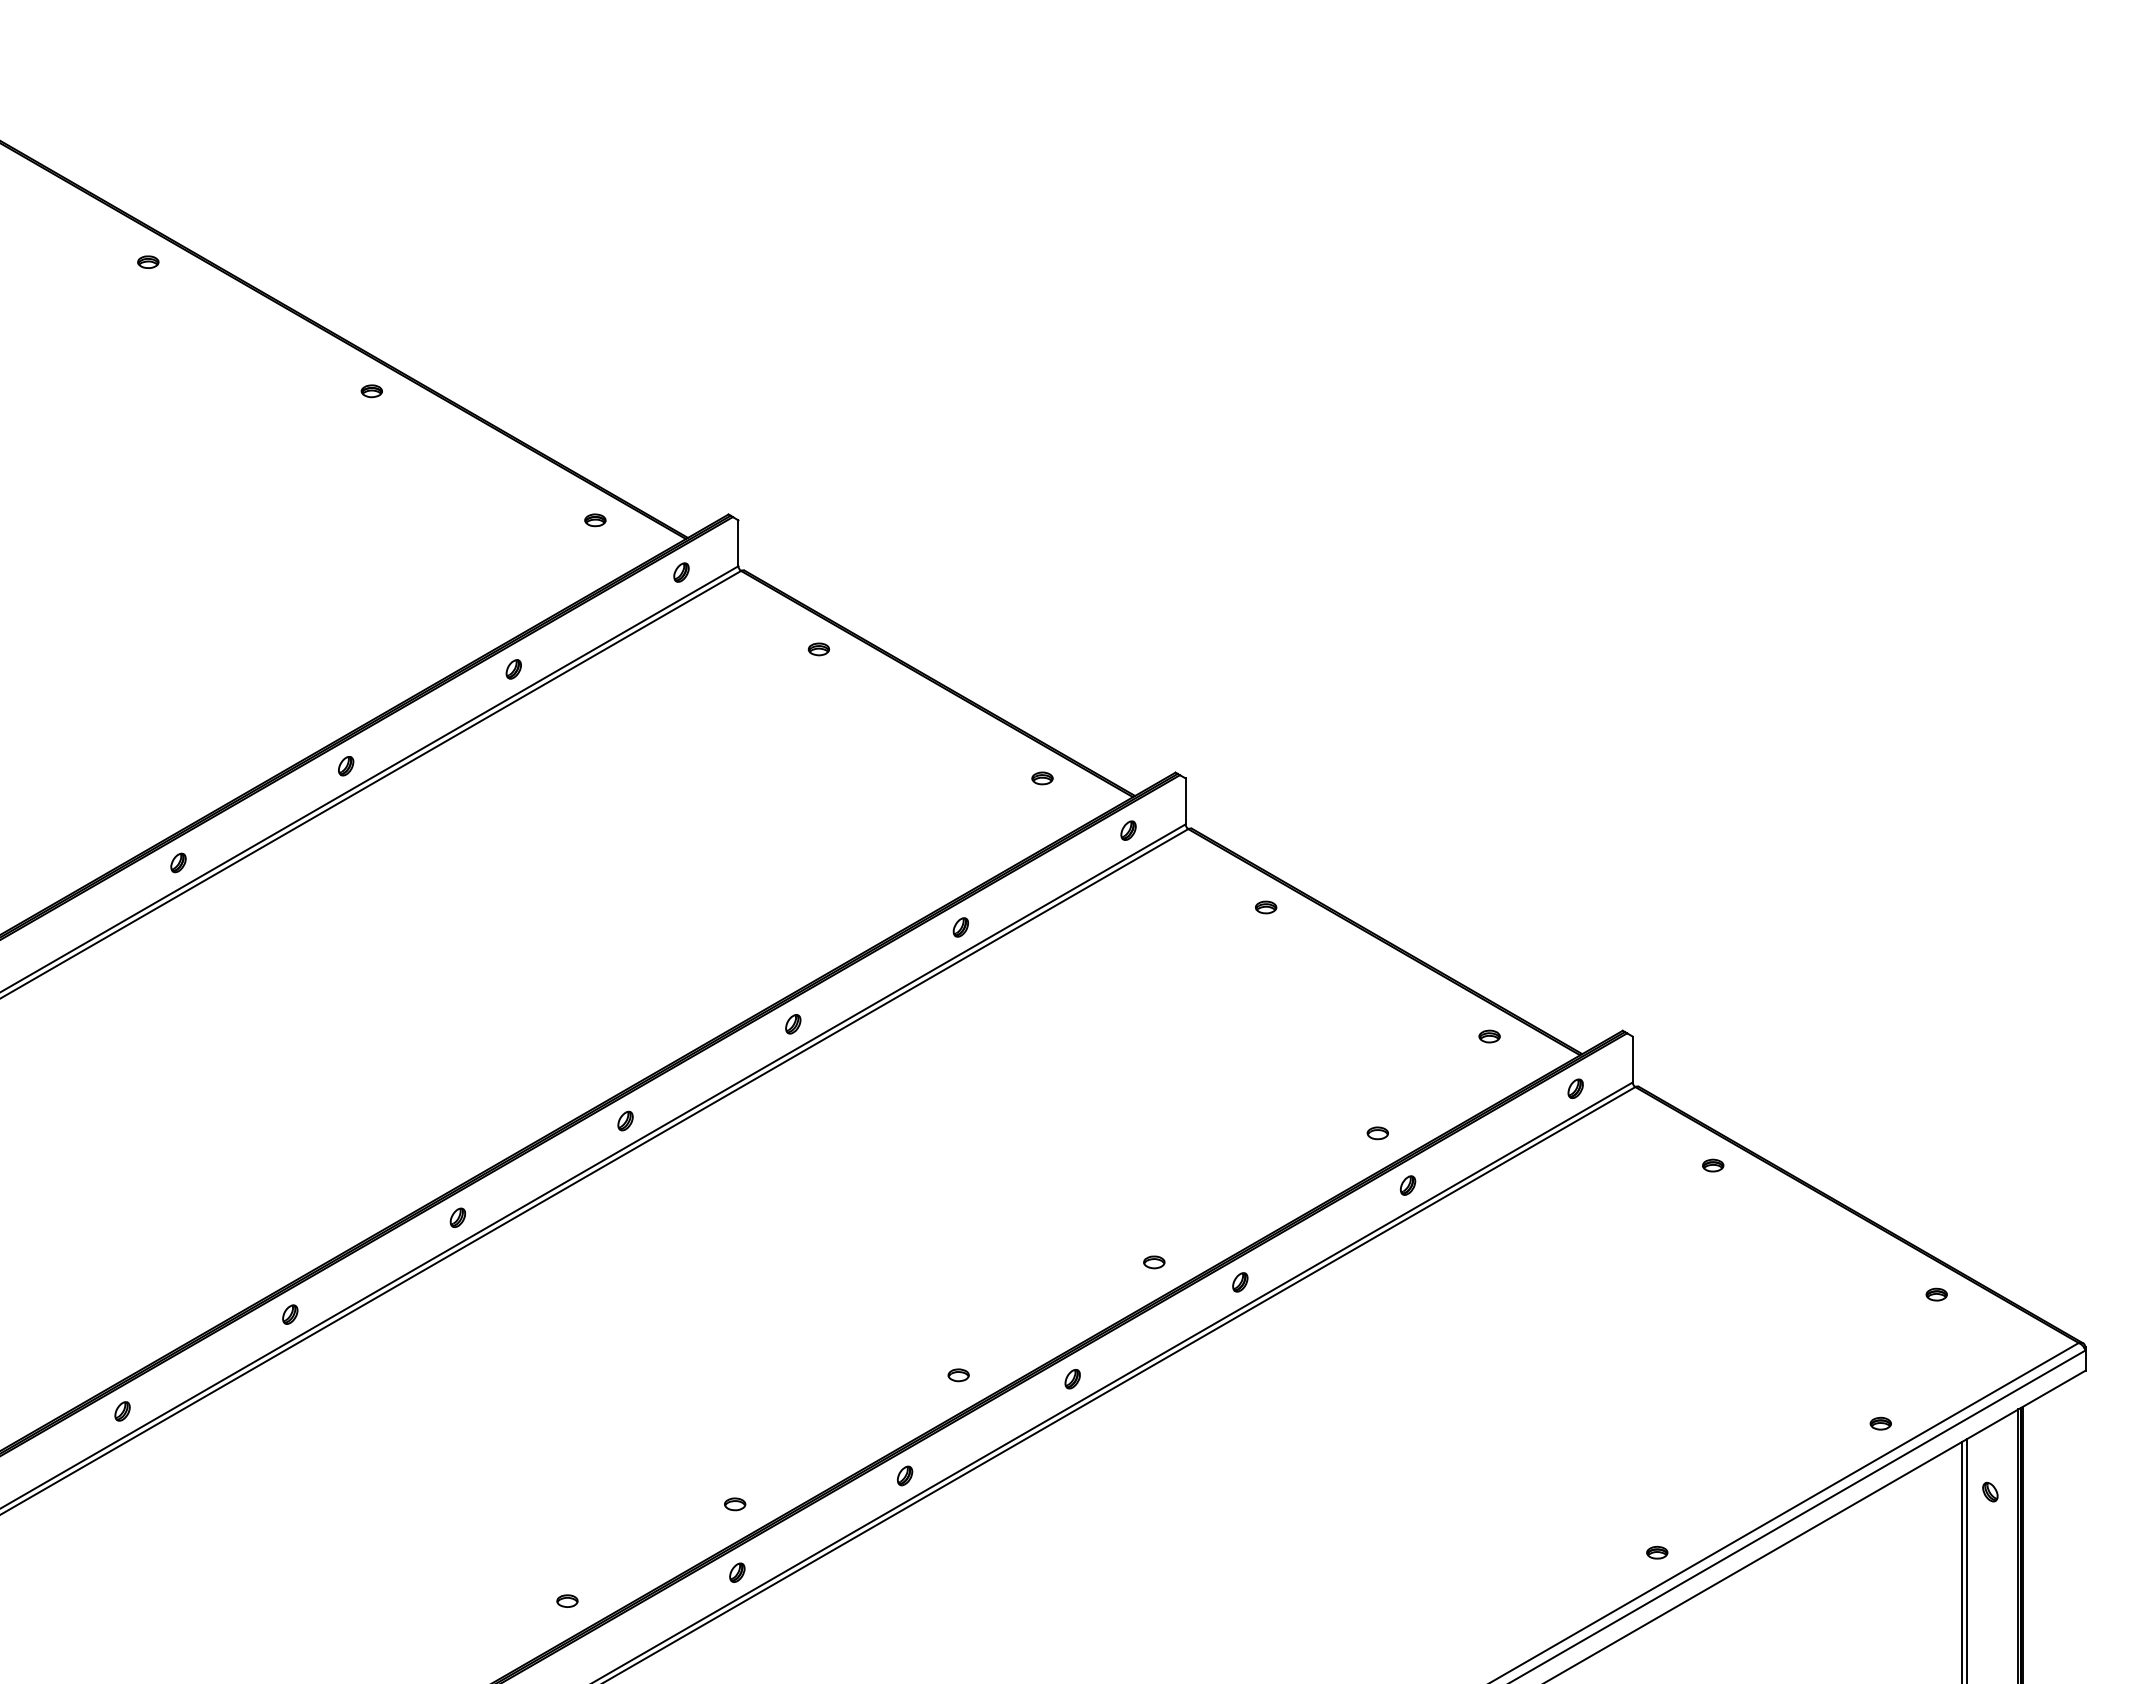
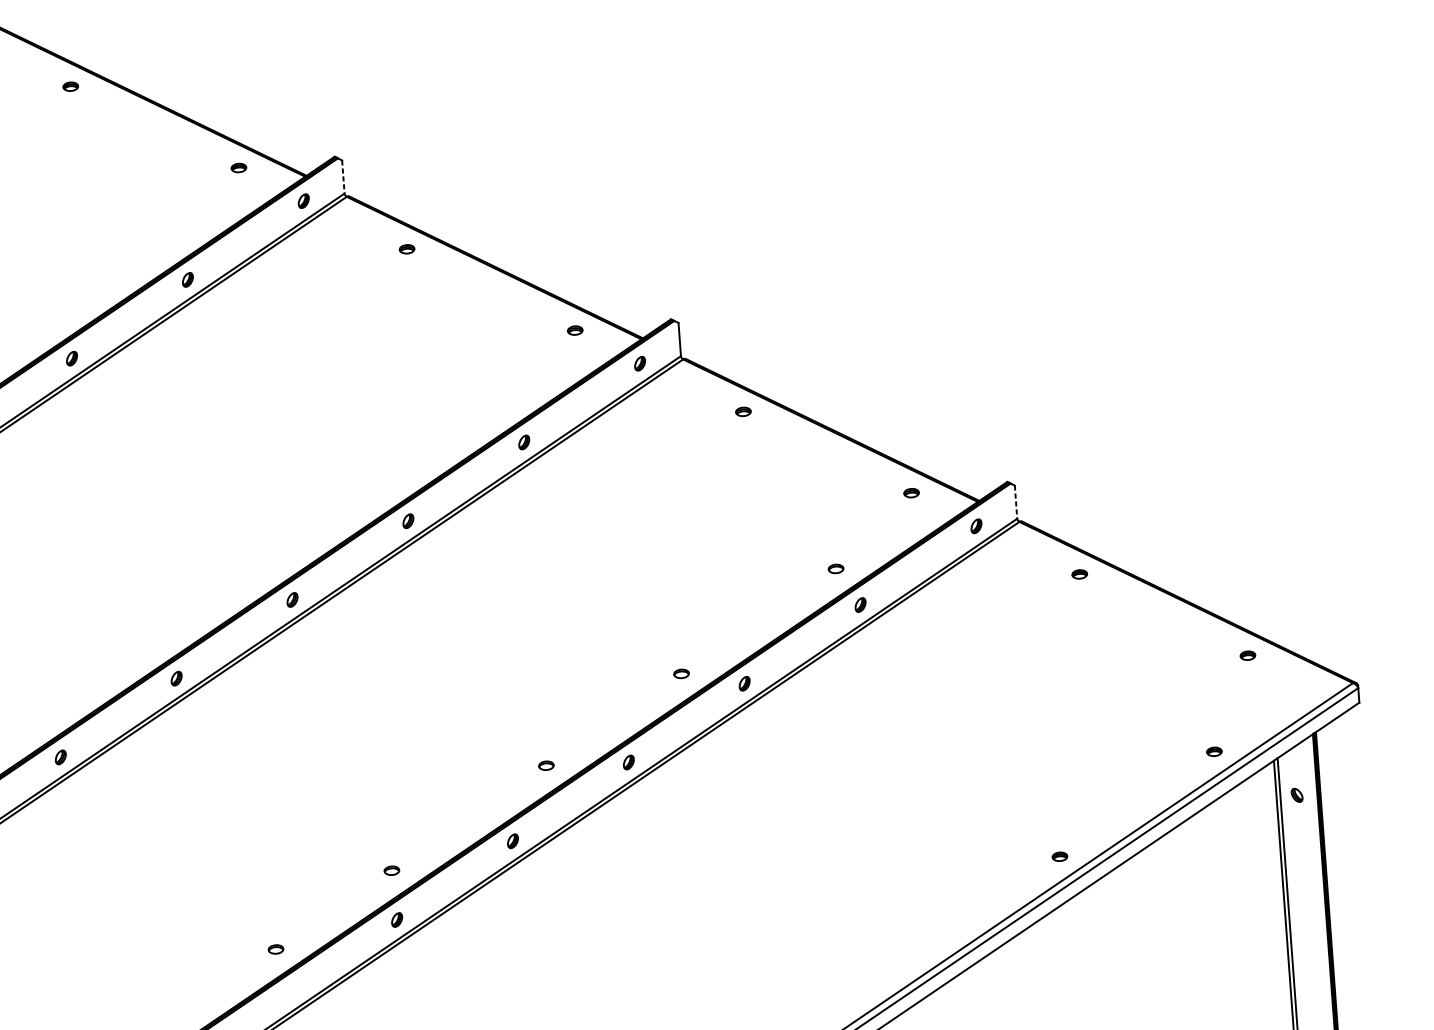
line: (738, 543) -> (343, 177), solid -> dashed
line: (1632, 1059) -> (1015, 502), solid -> dashed

